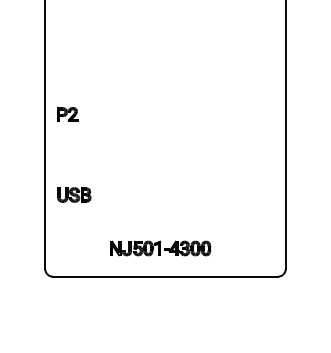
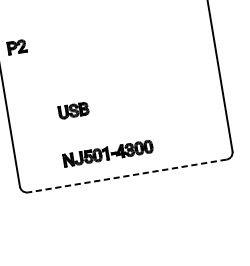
part: (74, 194) -> (73, 110), moved
part: (160, 248) -> (108, 153), moved
line: (164, 276) -> (126, 175), solid -> dashed

